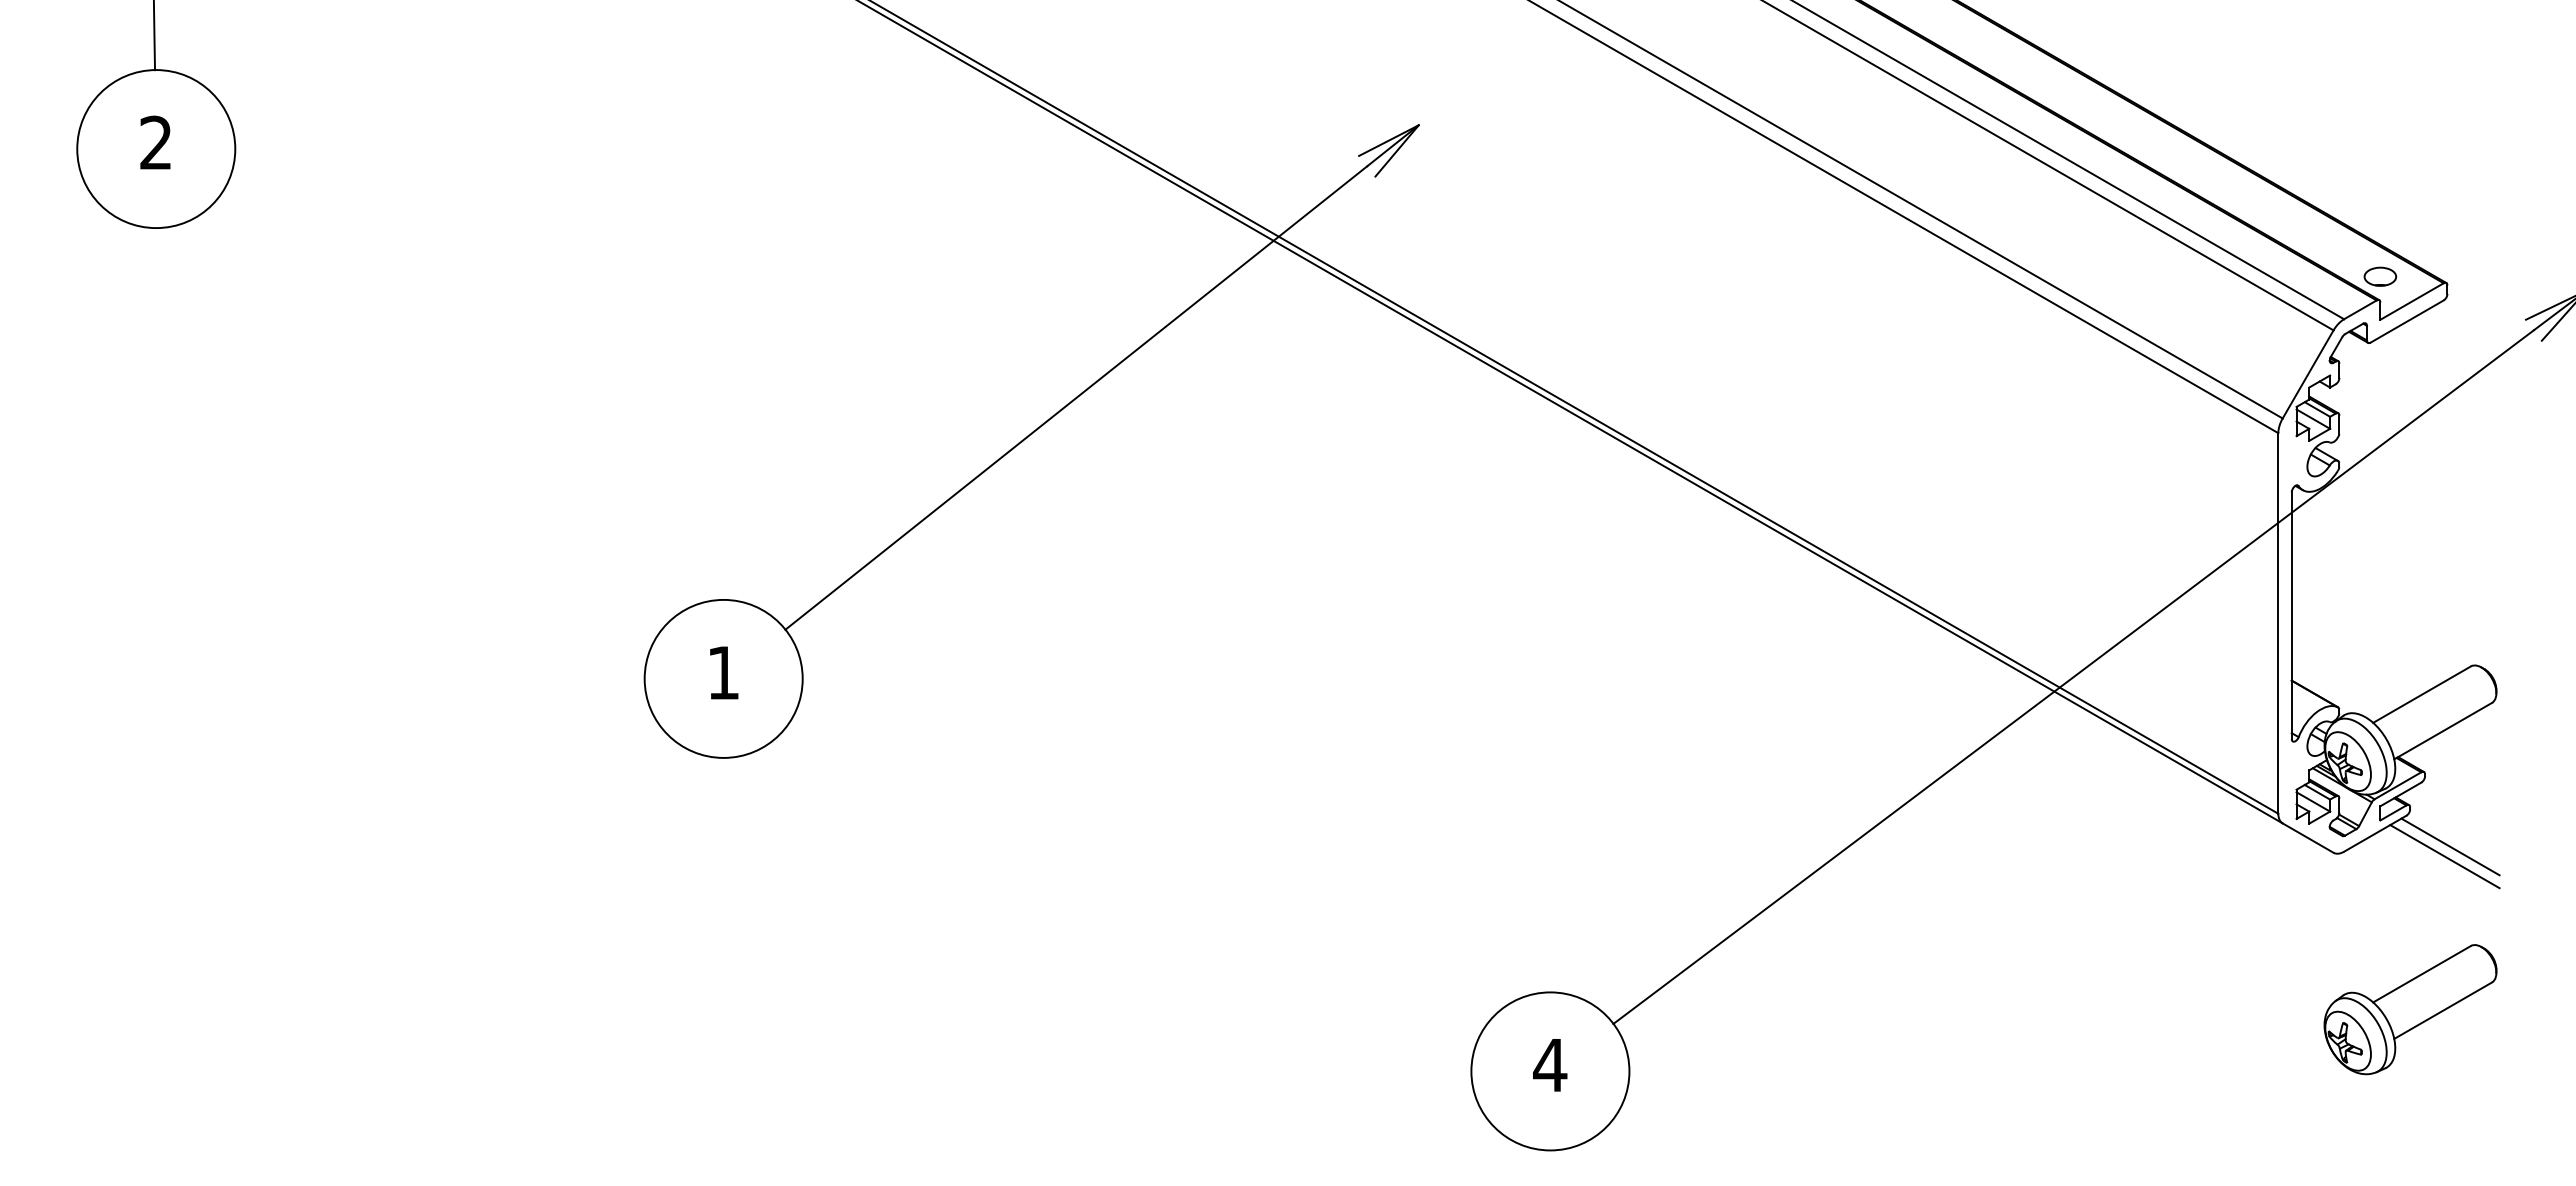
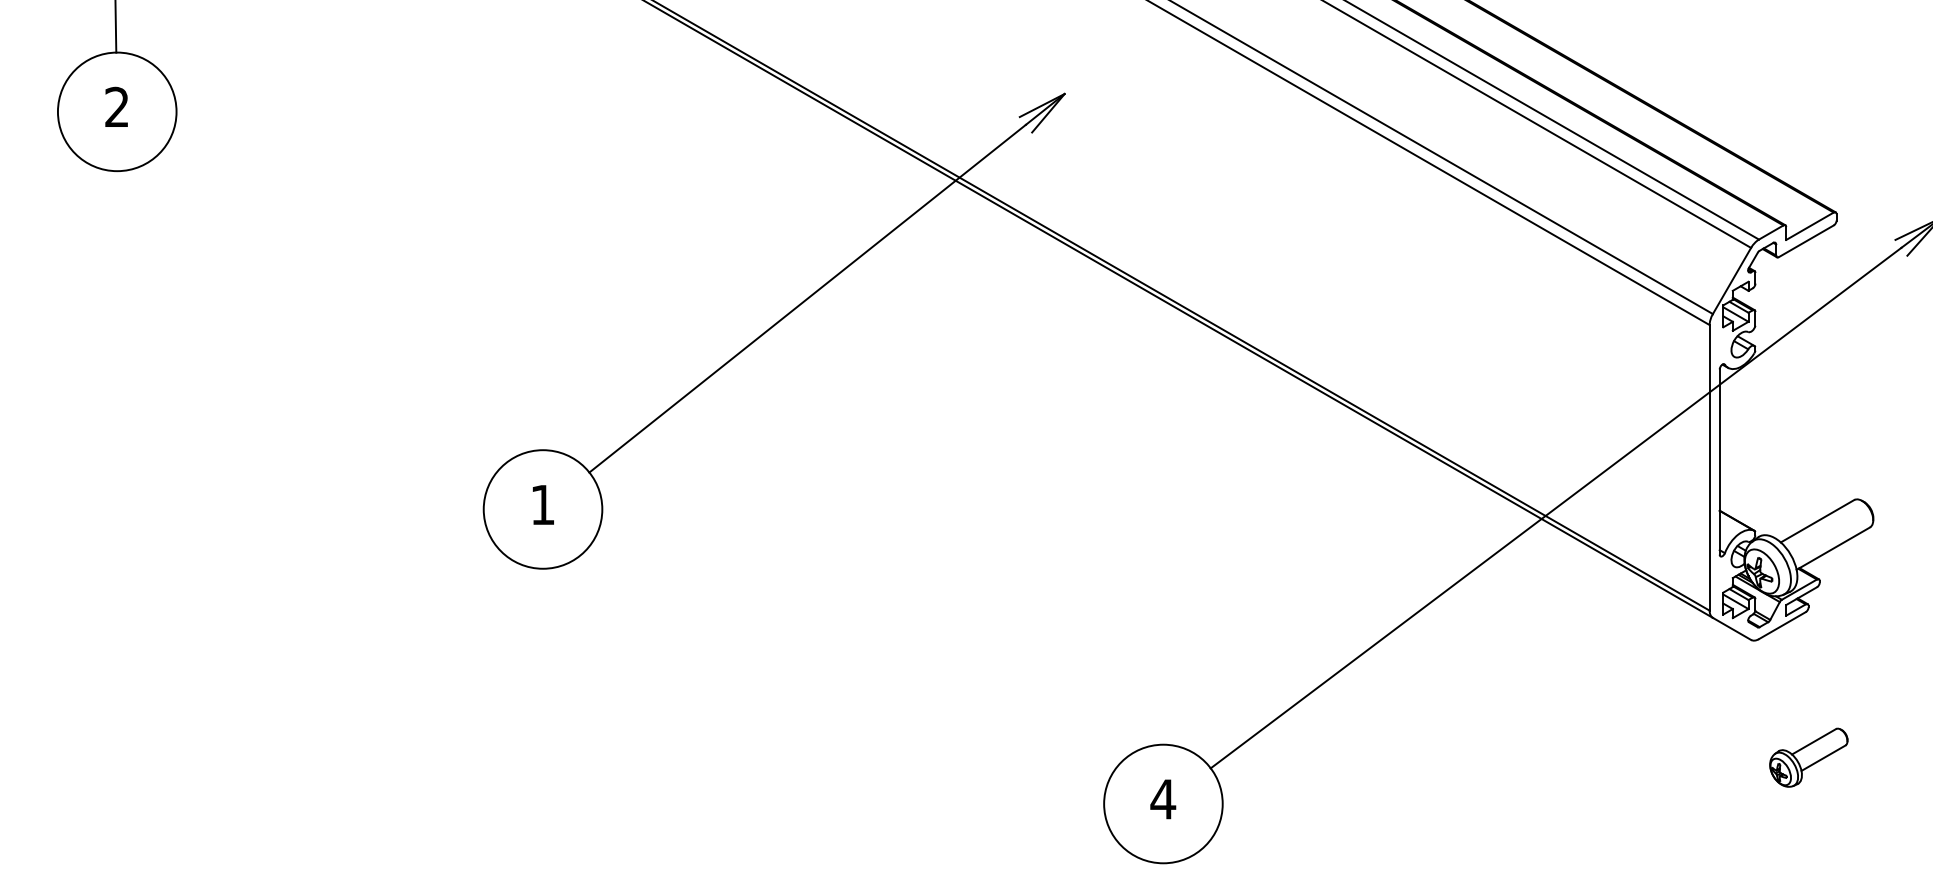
part: (2380, 276) -> (1786, 207), removed
line: (2450, 846) -> (1838, 635), removed
line: (2444, 856) -> (1834, 642), removed
part: (2410, 1009) -> (1808, 757), size x0.6

